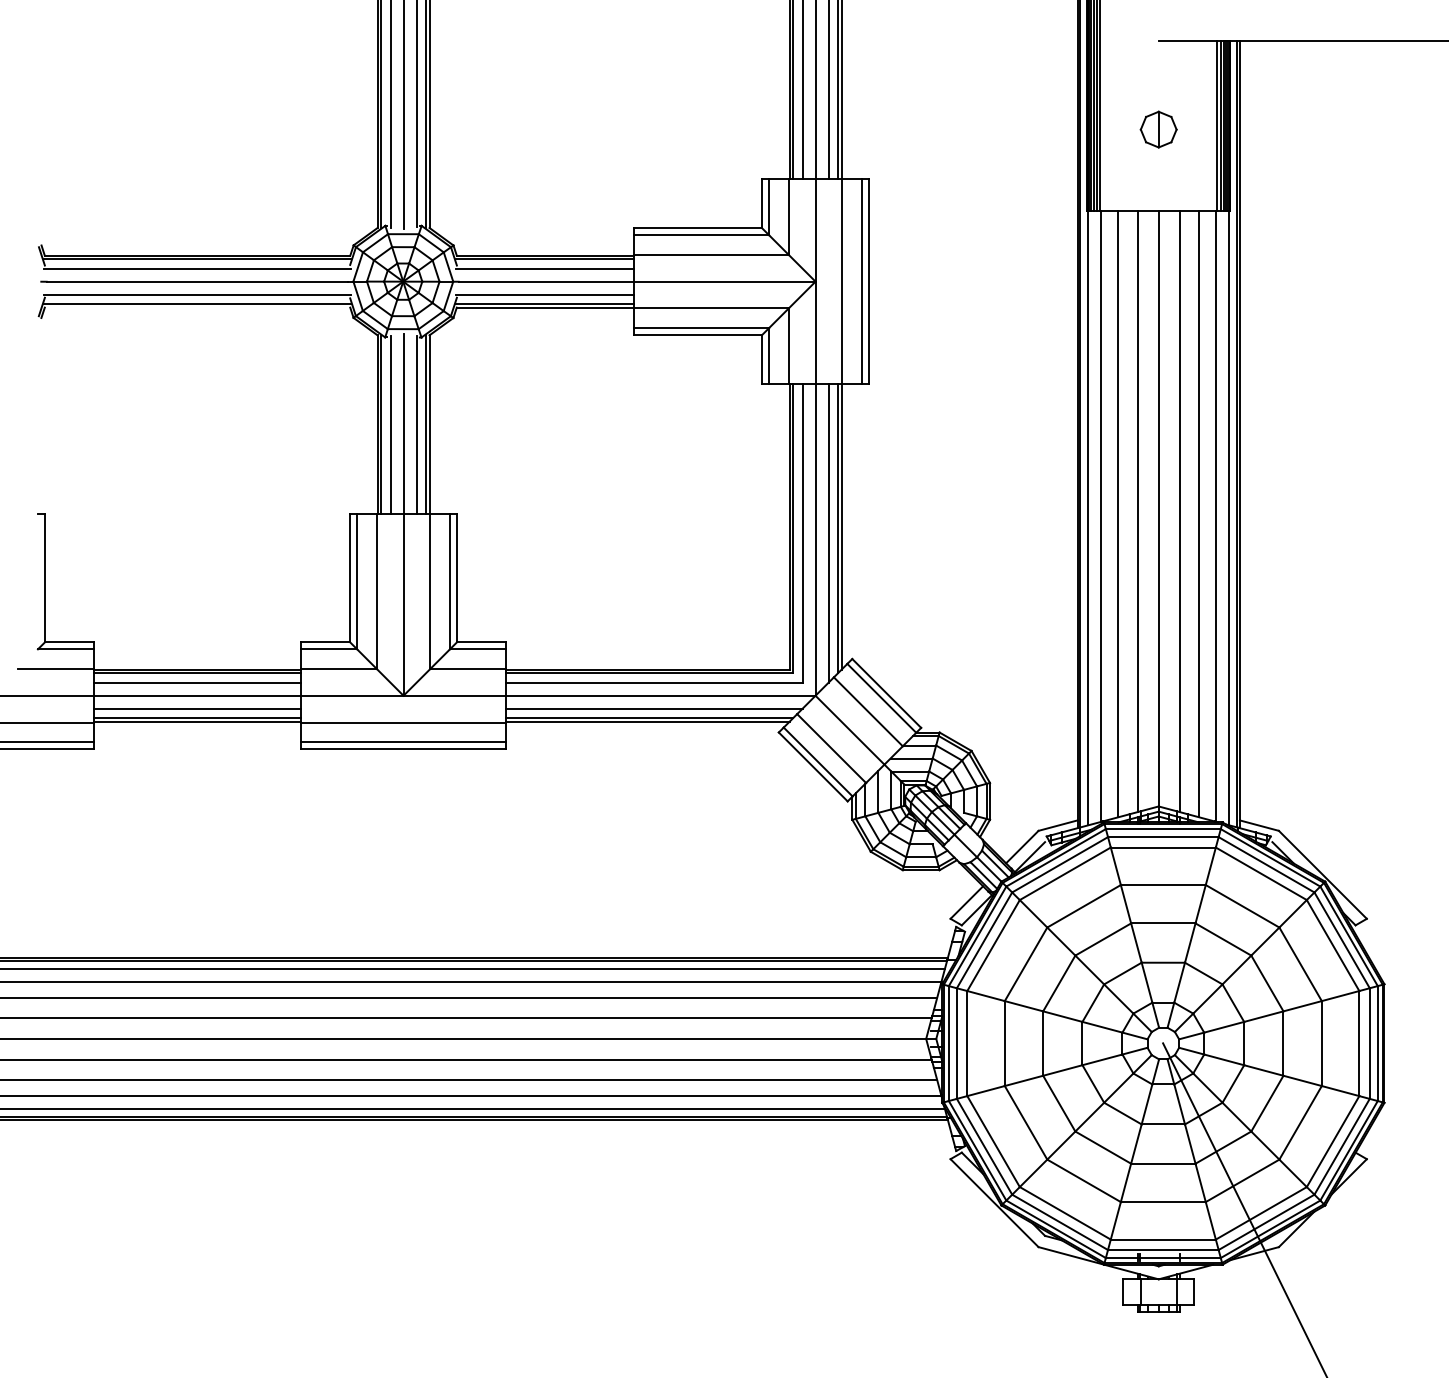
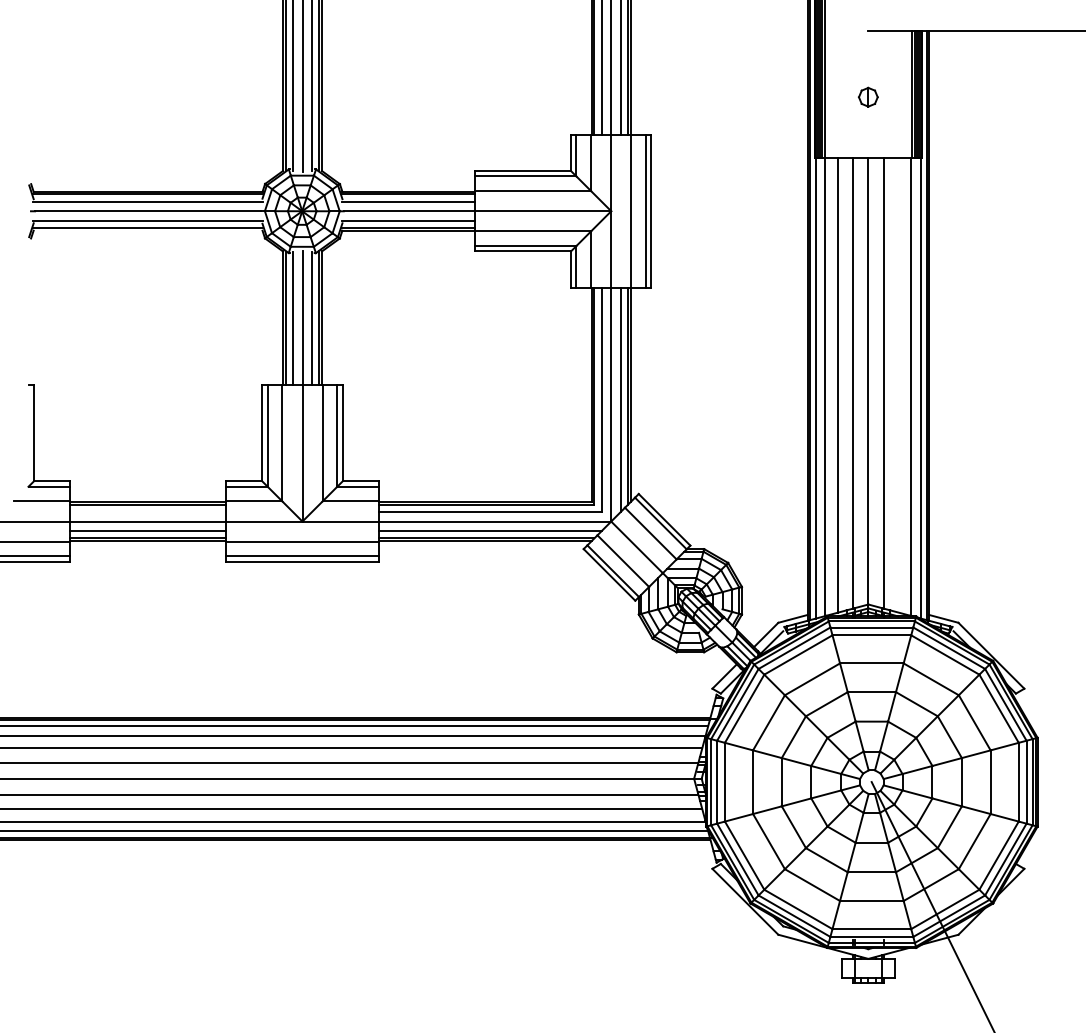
part: (1158, 129) -> (868, 97), size x0.7
line: (1199, 513) -> (898, 384), removed
line: (197, 682) -> (148, 511), removed

